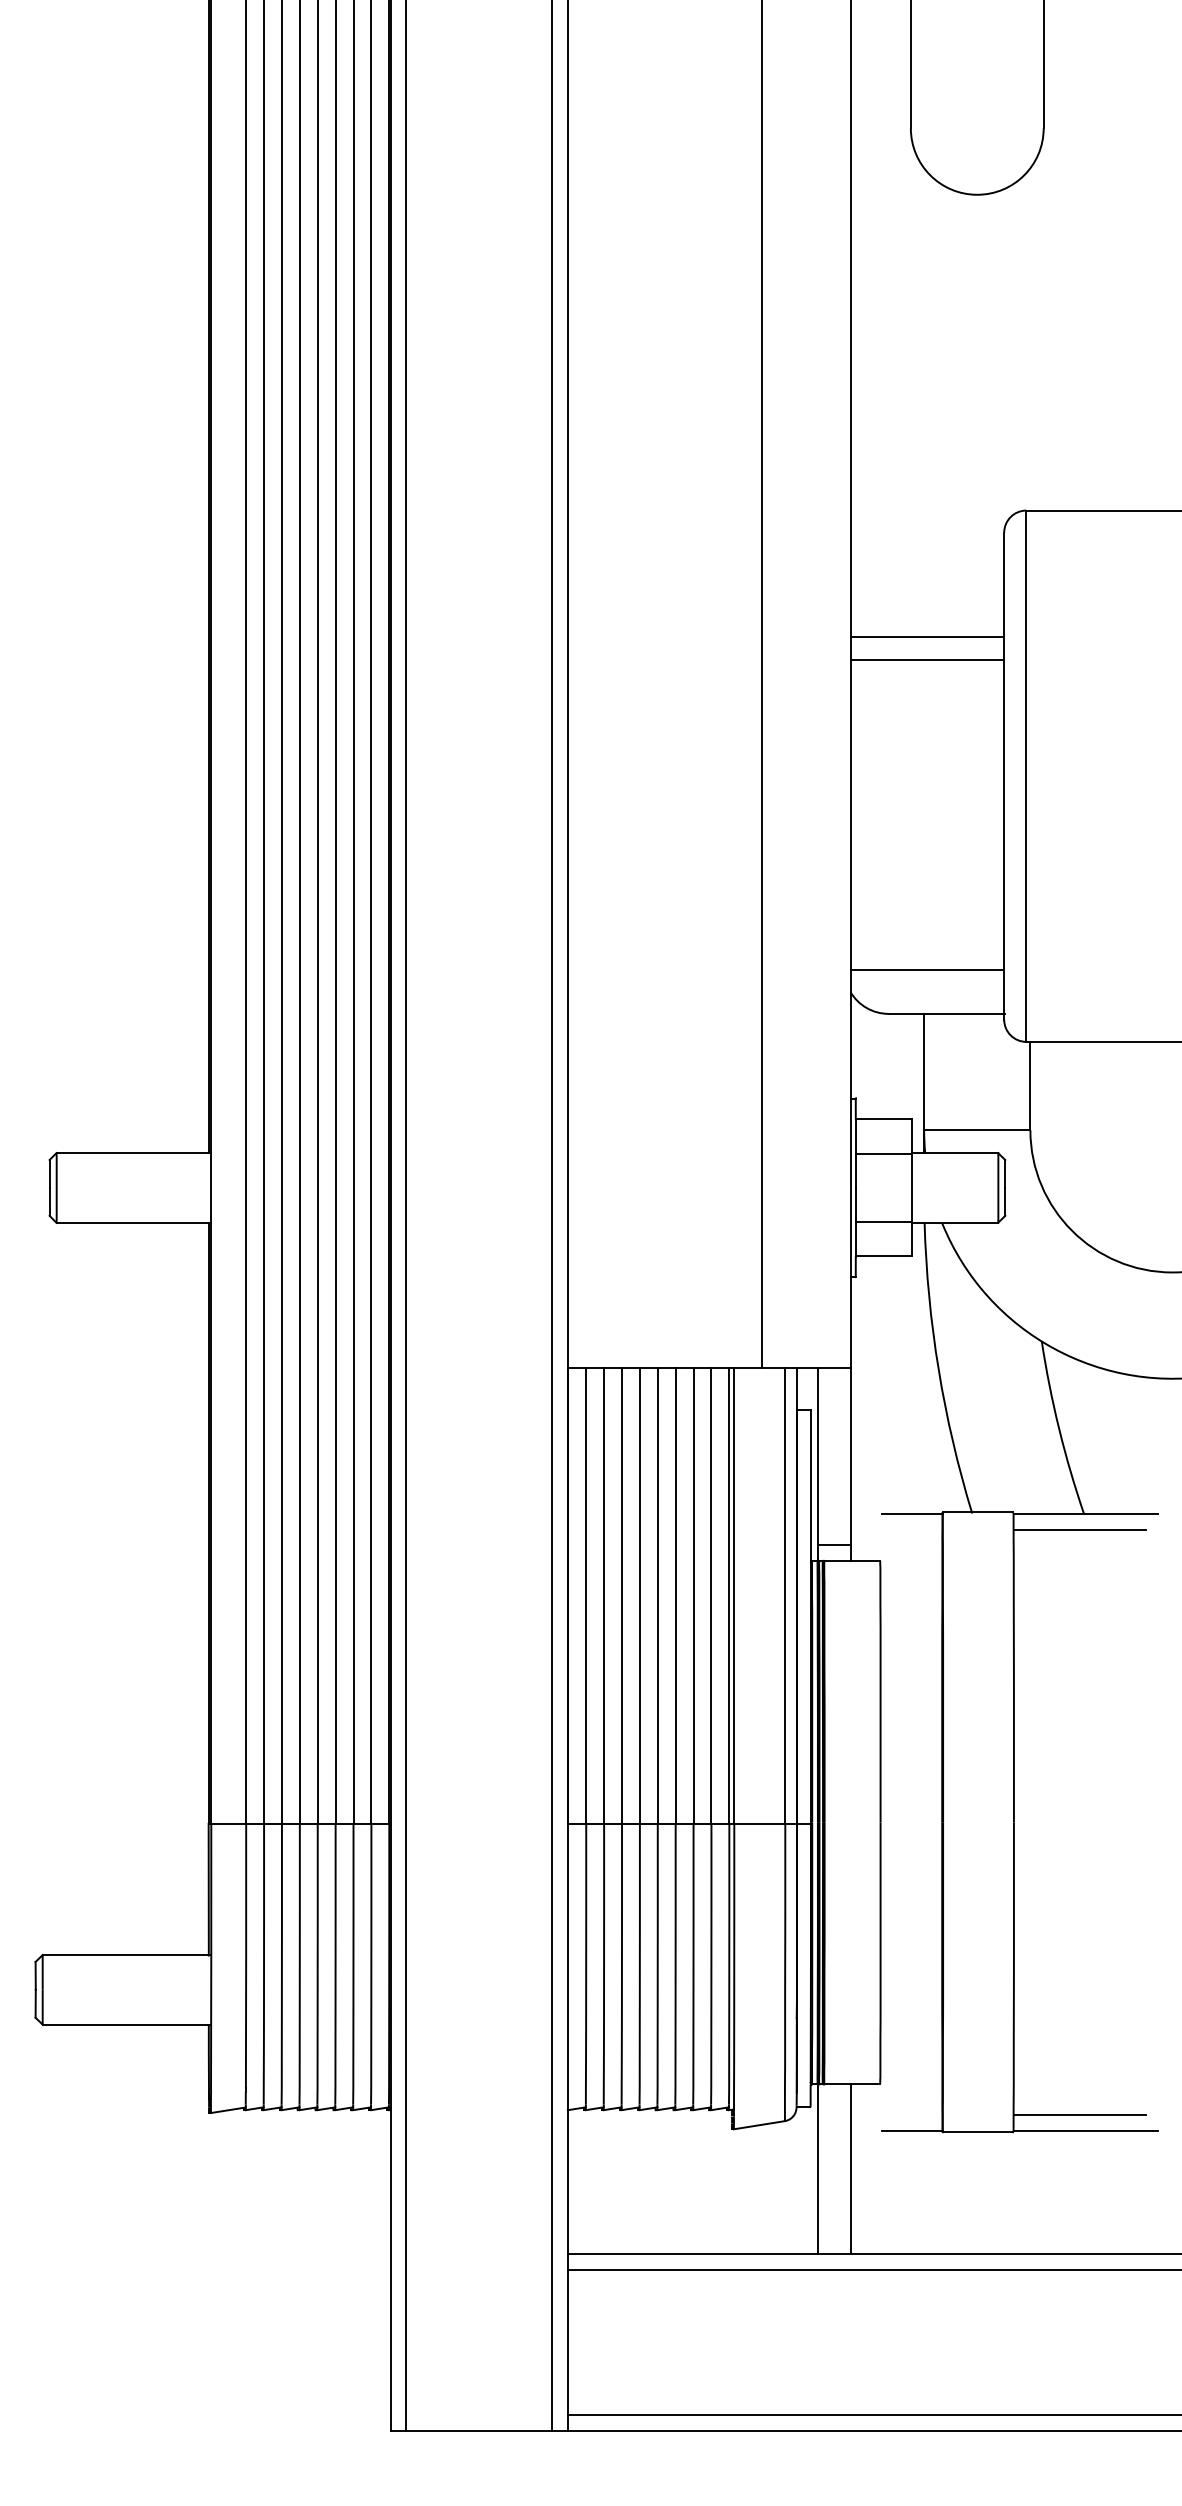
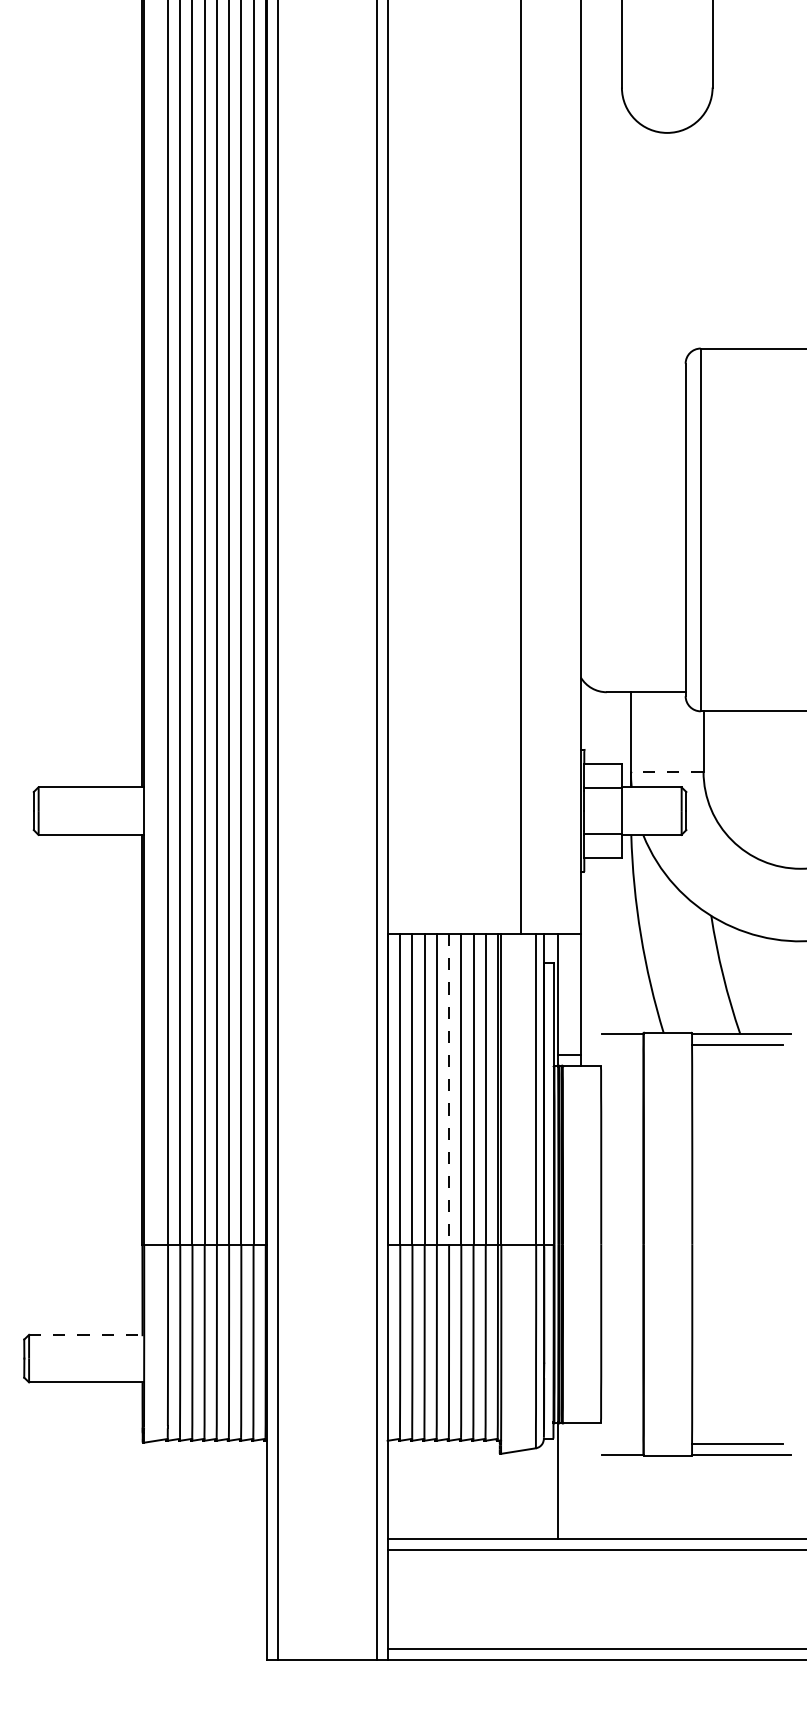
line: (927, 636) -> (633, 434), removed
line: (927, 659) -> (633, 450), removed
line: (927, 970) -> (633, 662), removed
line: (976, 1129) -> (666, 771), solid -> dashed
line: (658, 1595) -> (449, 1089), solid -> dashed
line: (126, 1954) -> (86, 1334), solid -> dashed
line: (851, 2168) -> (581, 1480), removed

